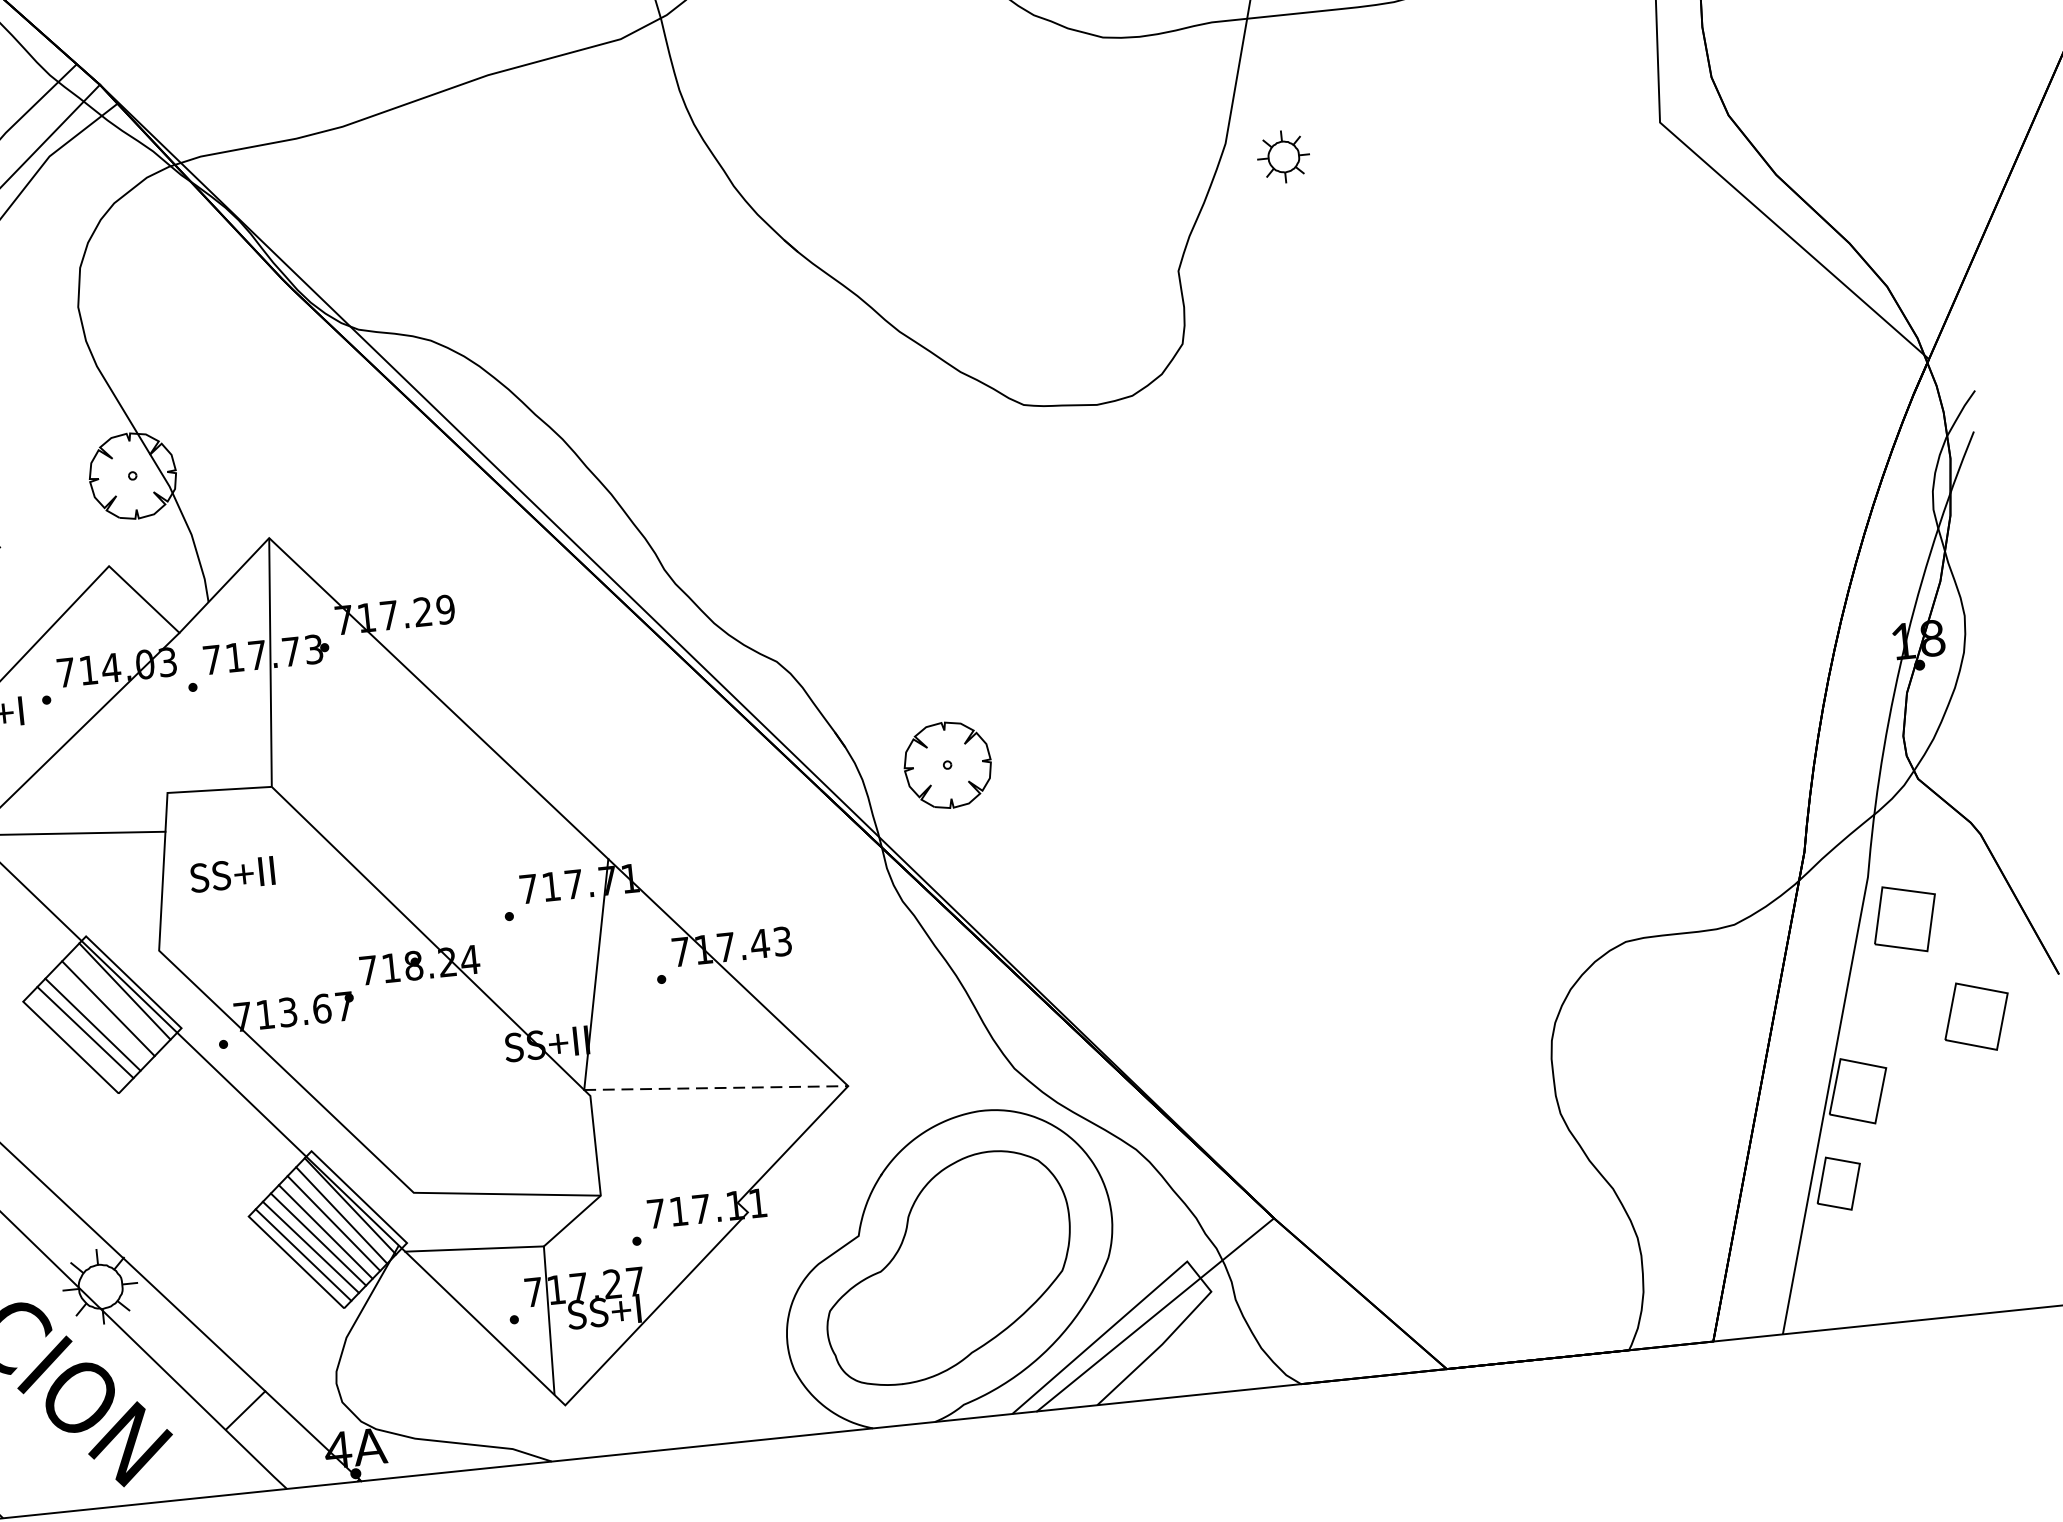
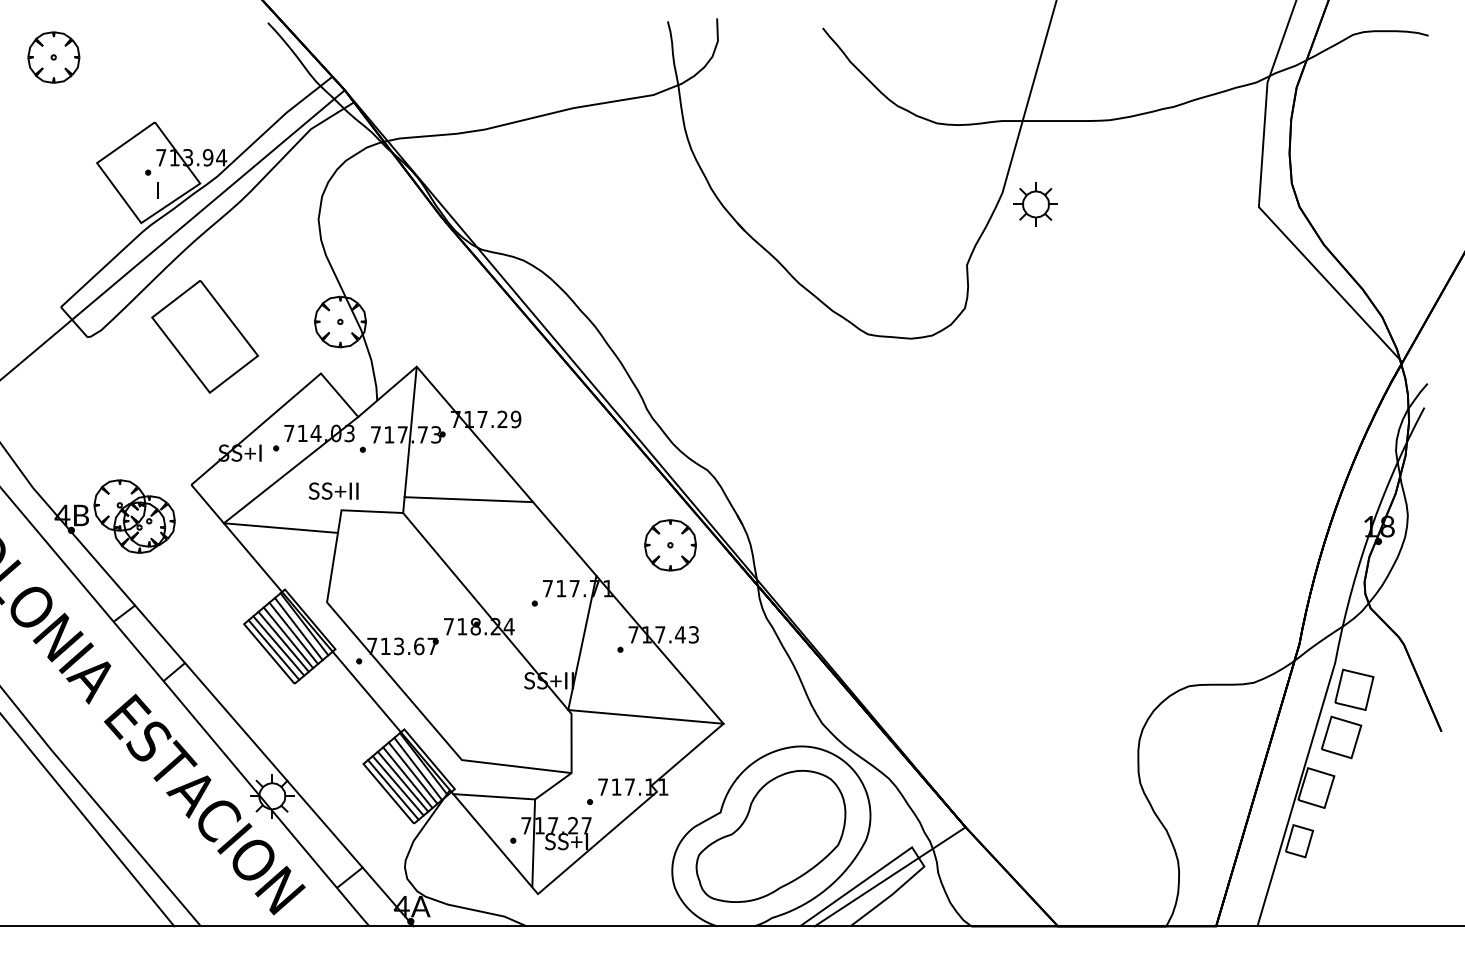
part: (1283, 157) -> (1035, 204), size x1.43
line: (379, 752) -> (468, 499), added
part: (947, 765) -> (670, 545), moved
text: (231, 873) -> (333, 490), moved
line: (115, 1001) -> (298, 629), added
line: (100, 1016) -> (288, 637), added
part: (1976, 1016) -> (1341, 737), moved
line: (77, 1039) -> (273, 649), added
line: (715, 1087) -> (645, 716), dashed -> solid

